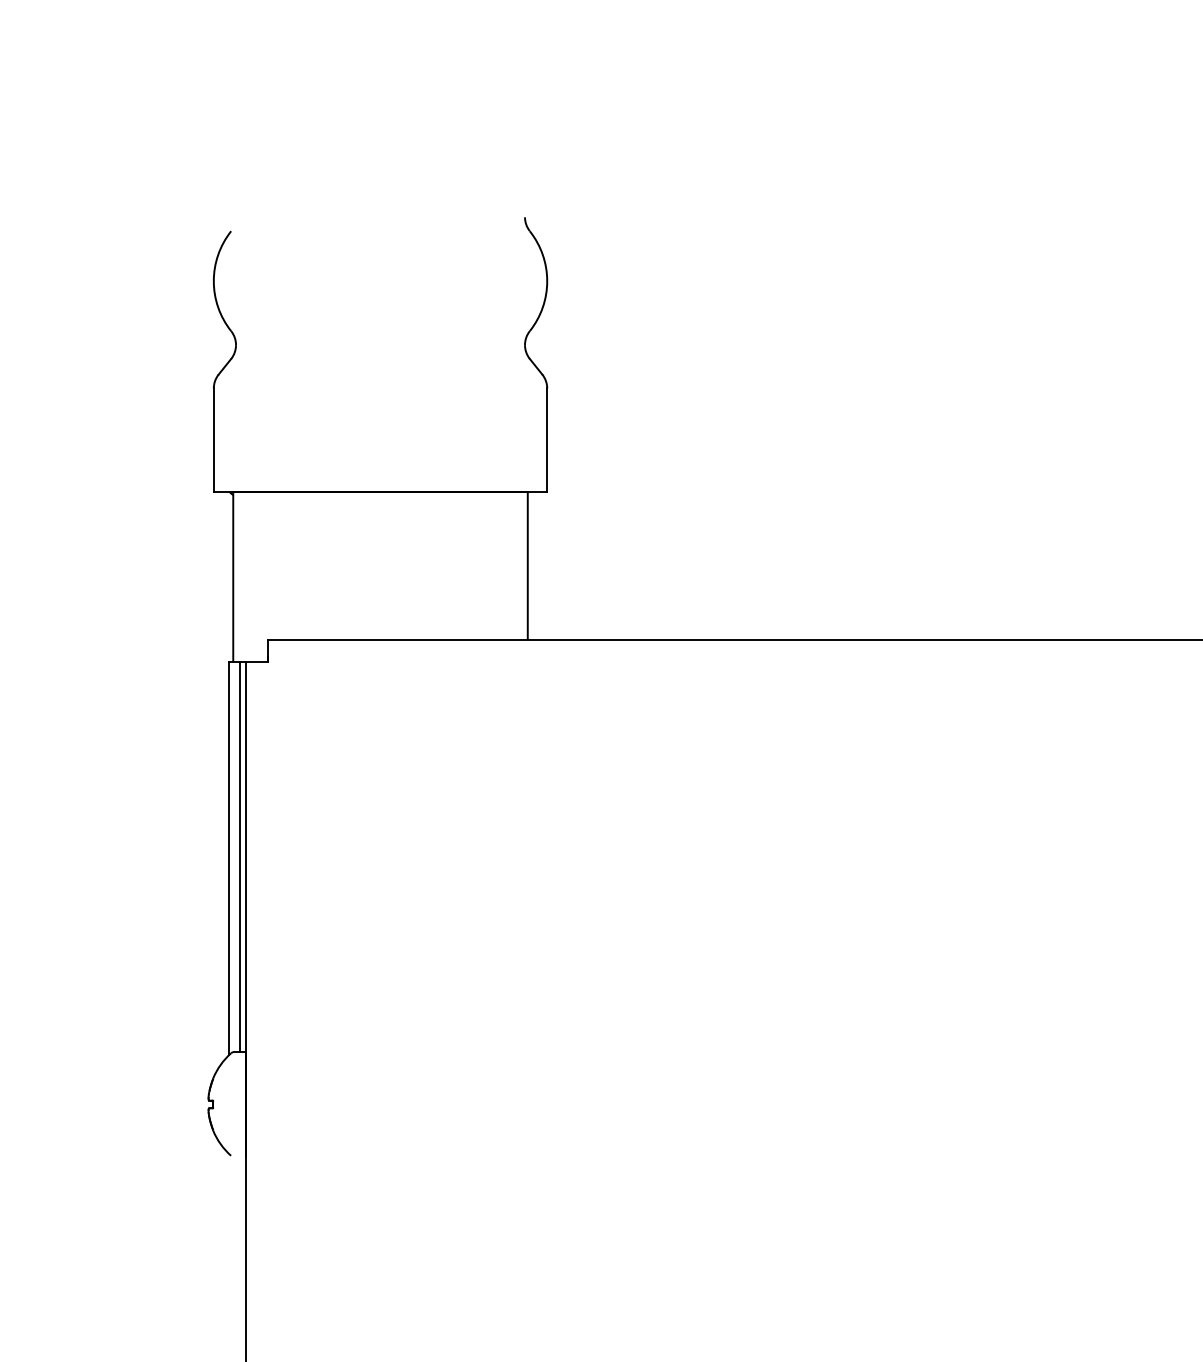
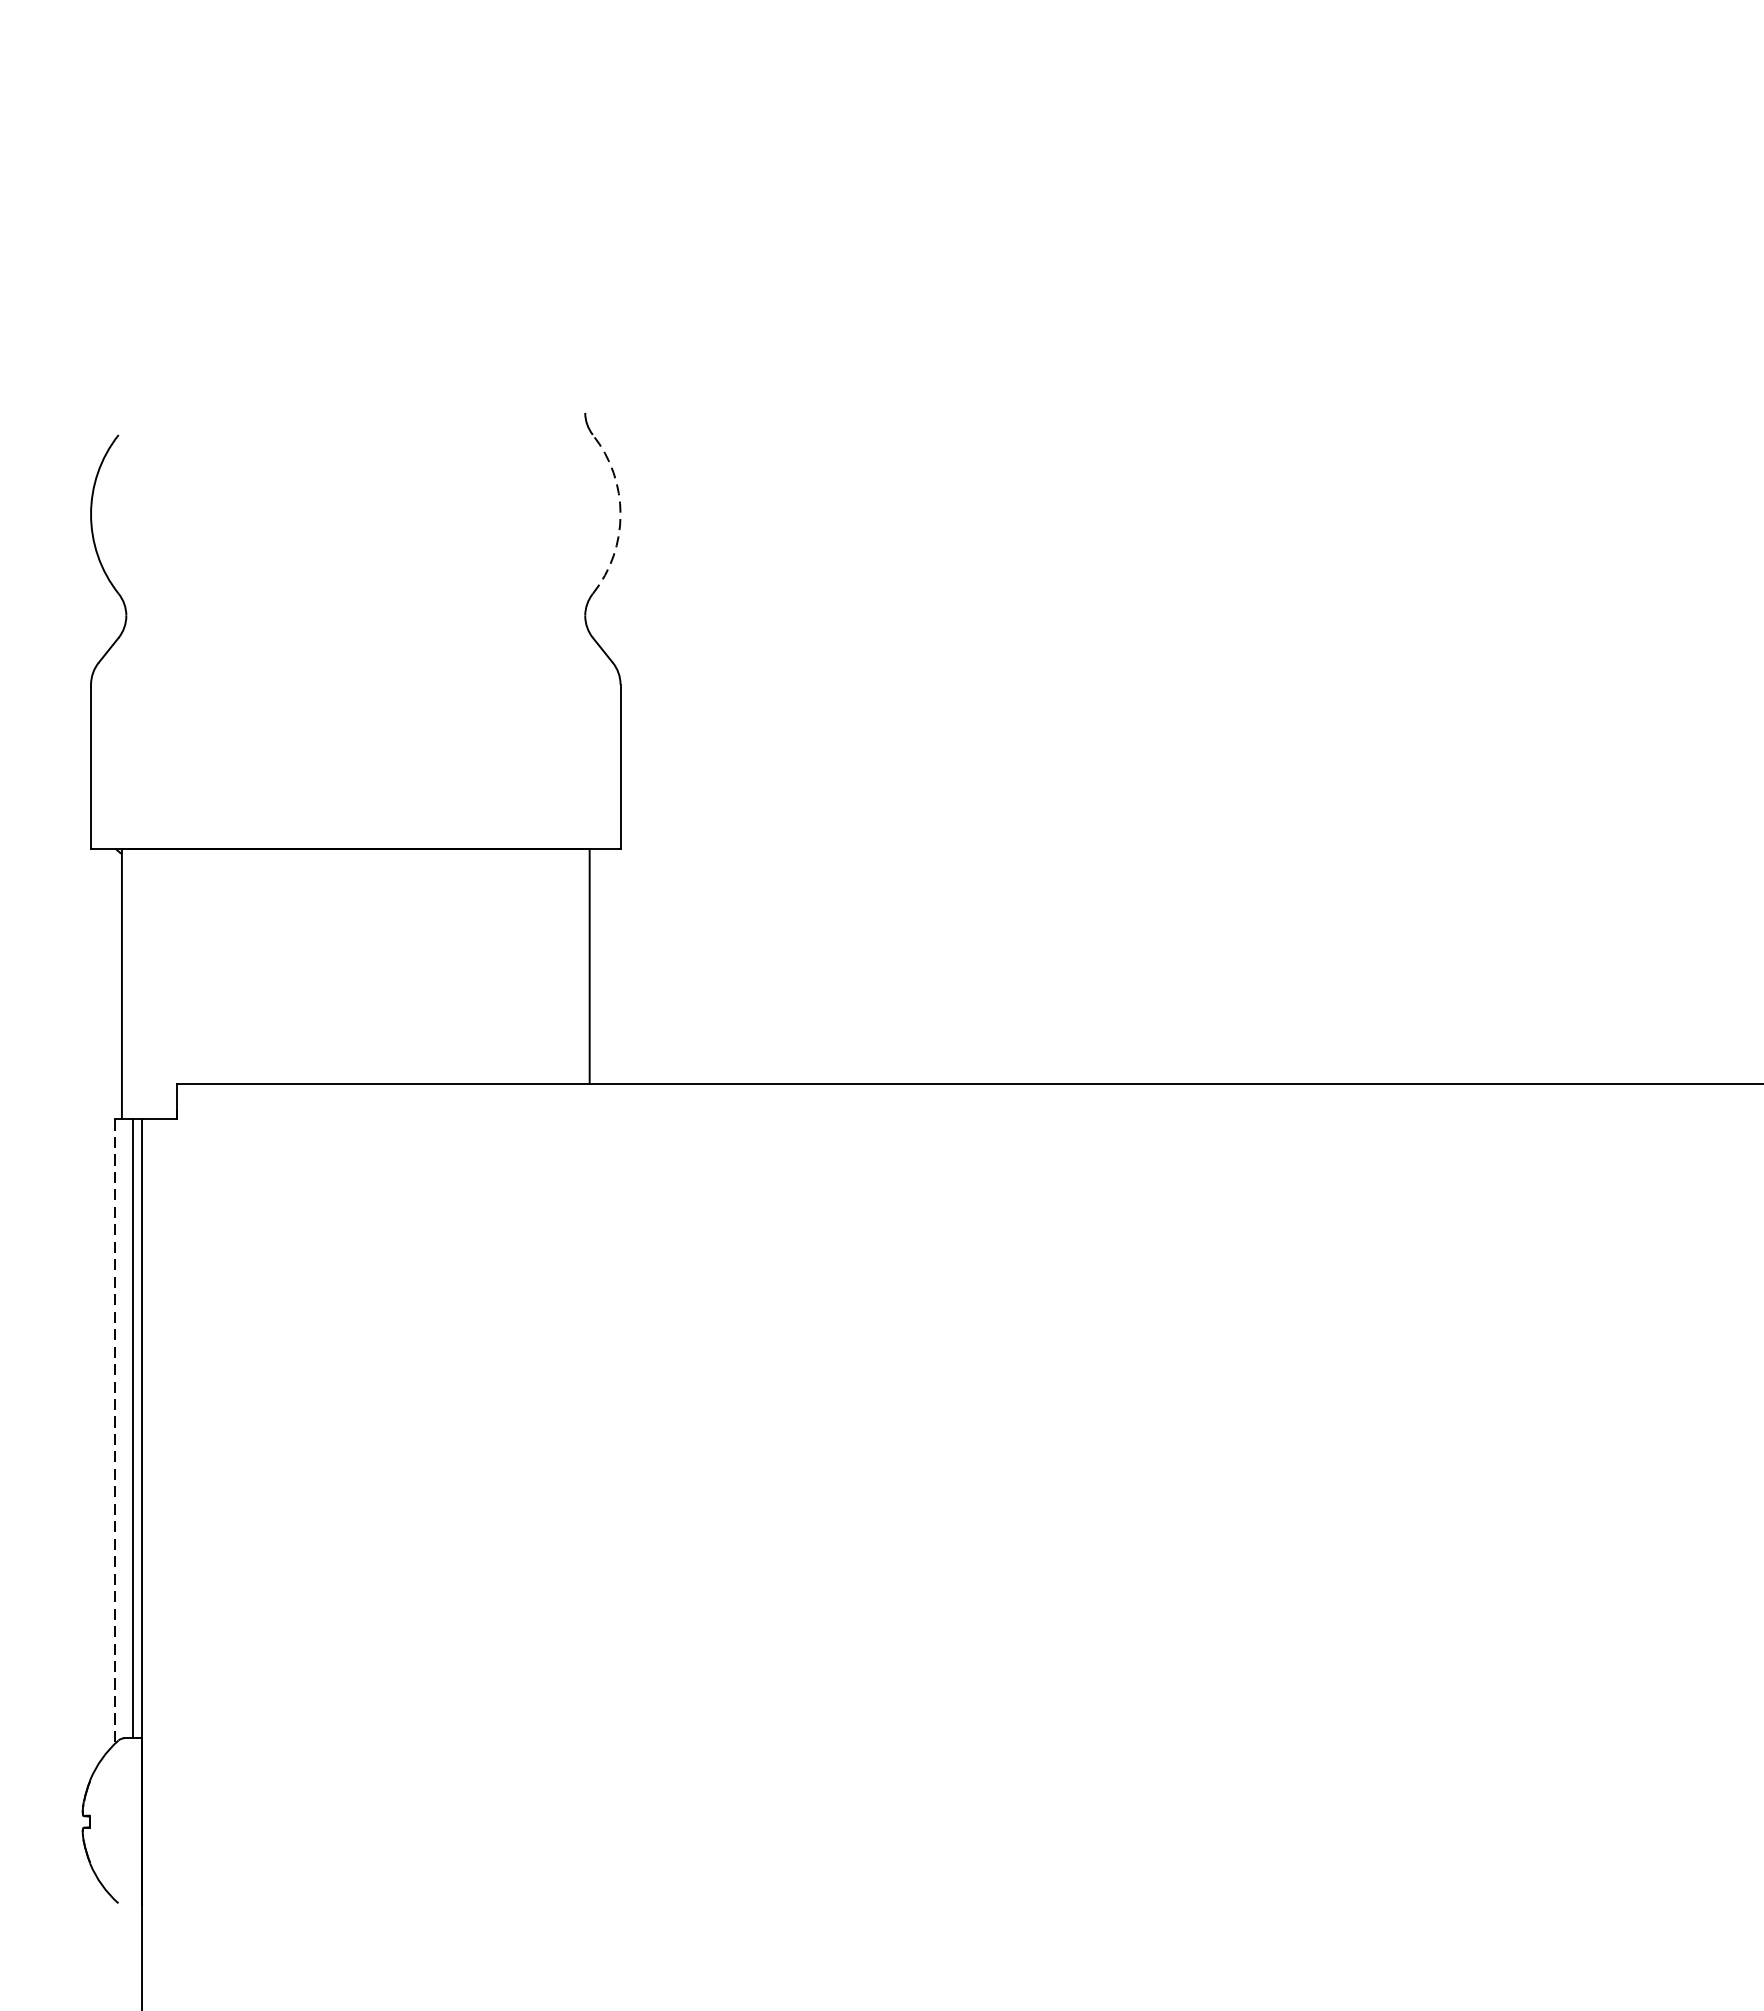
arc: (547, 281) -> (620, 514), solid -> dashed
line: (228, 858) -> (114, 1431), solid -> dashed

